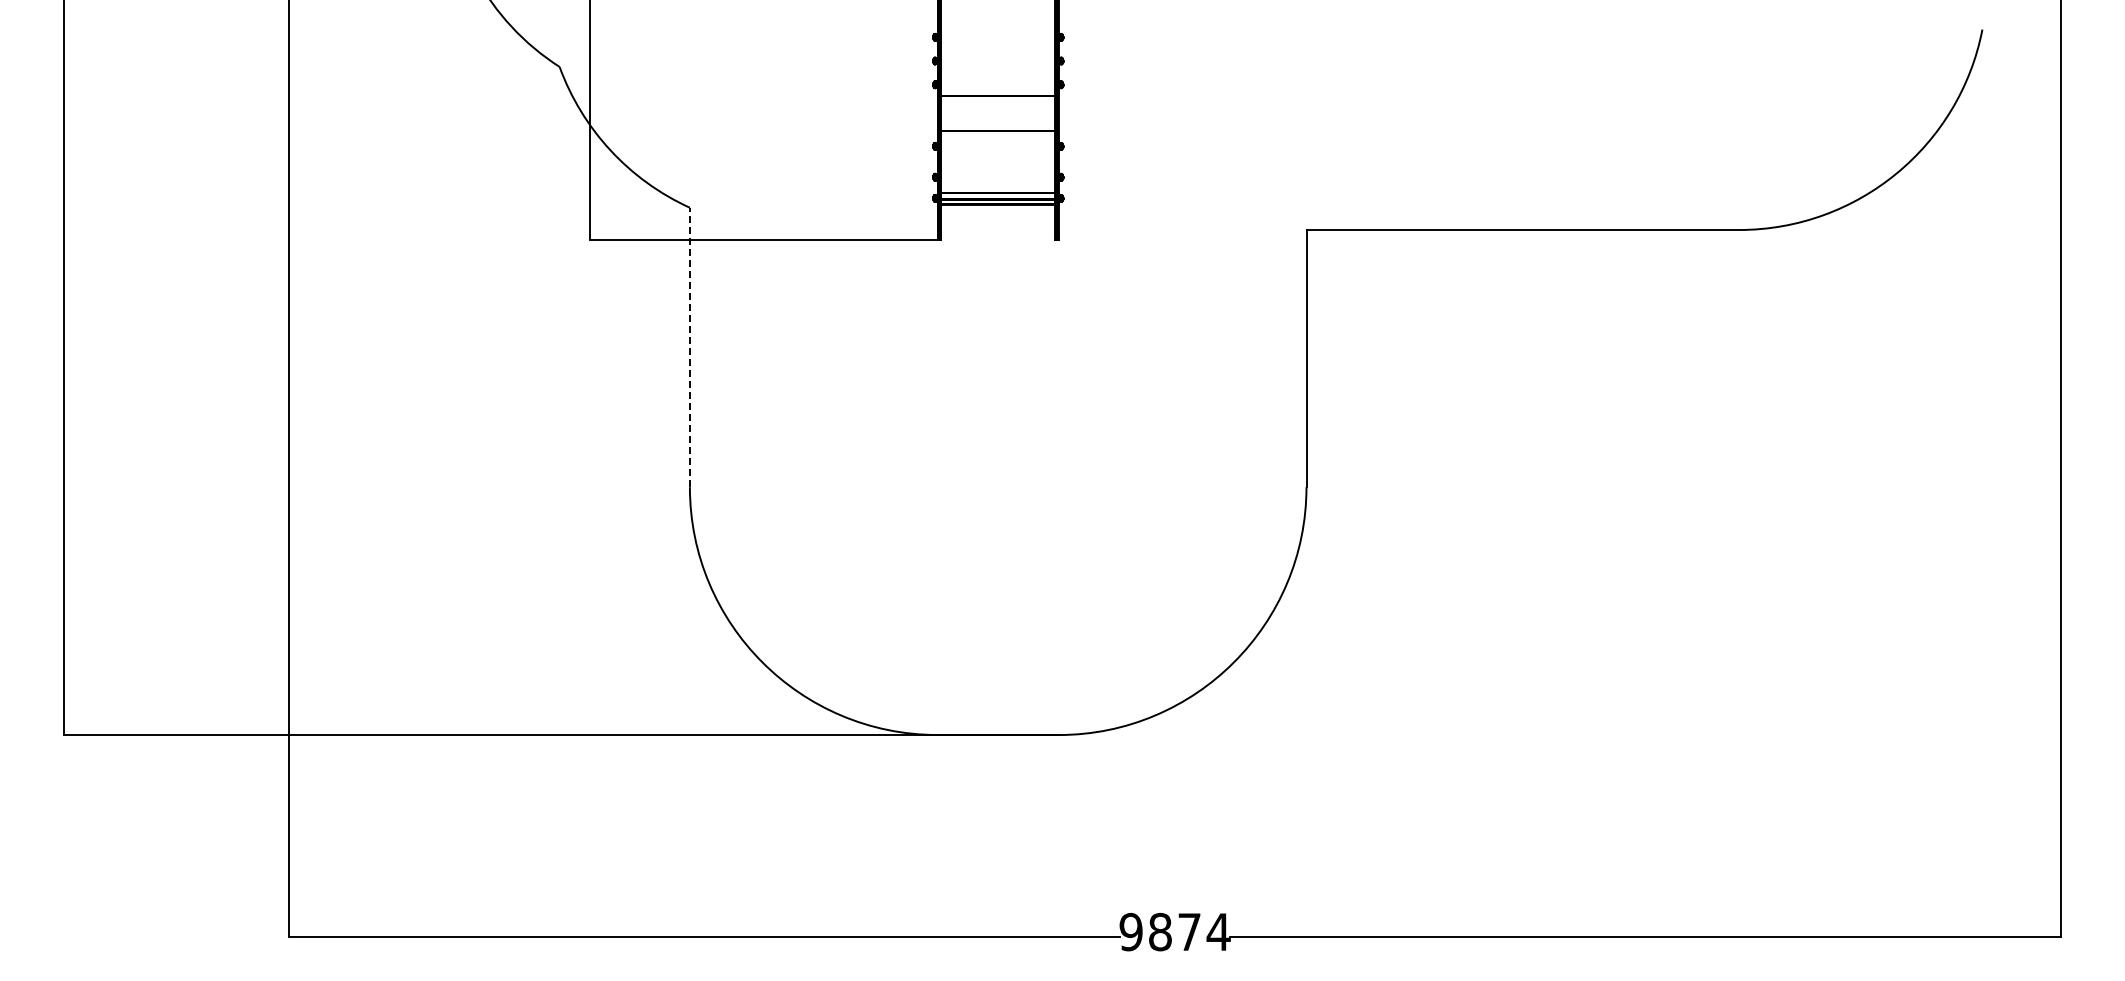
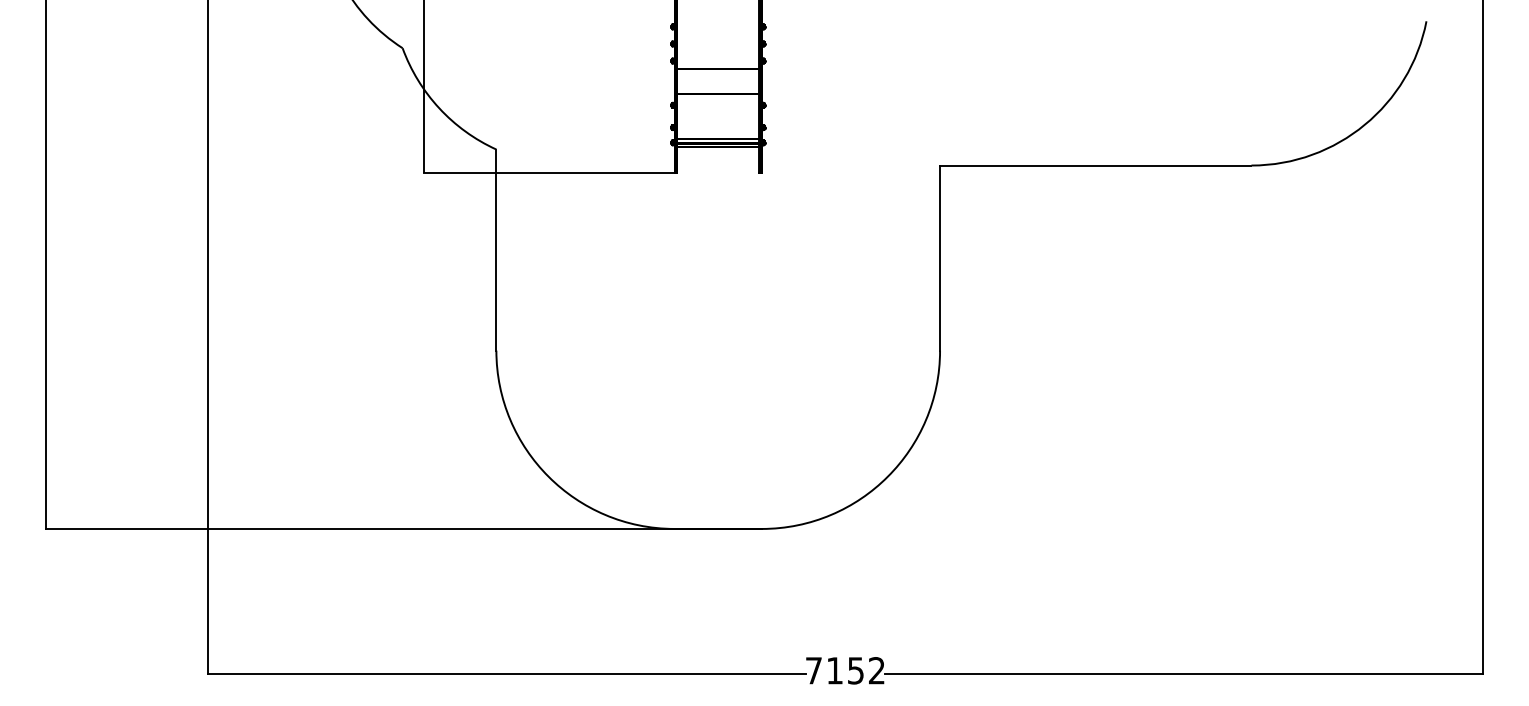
line: (689, 347) -> (496, 250), dashed -> solid
text: (1174, 931) -> (845, 670), 9874 -> 7152

